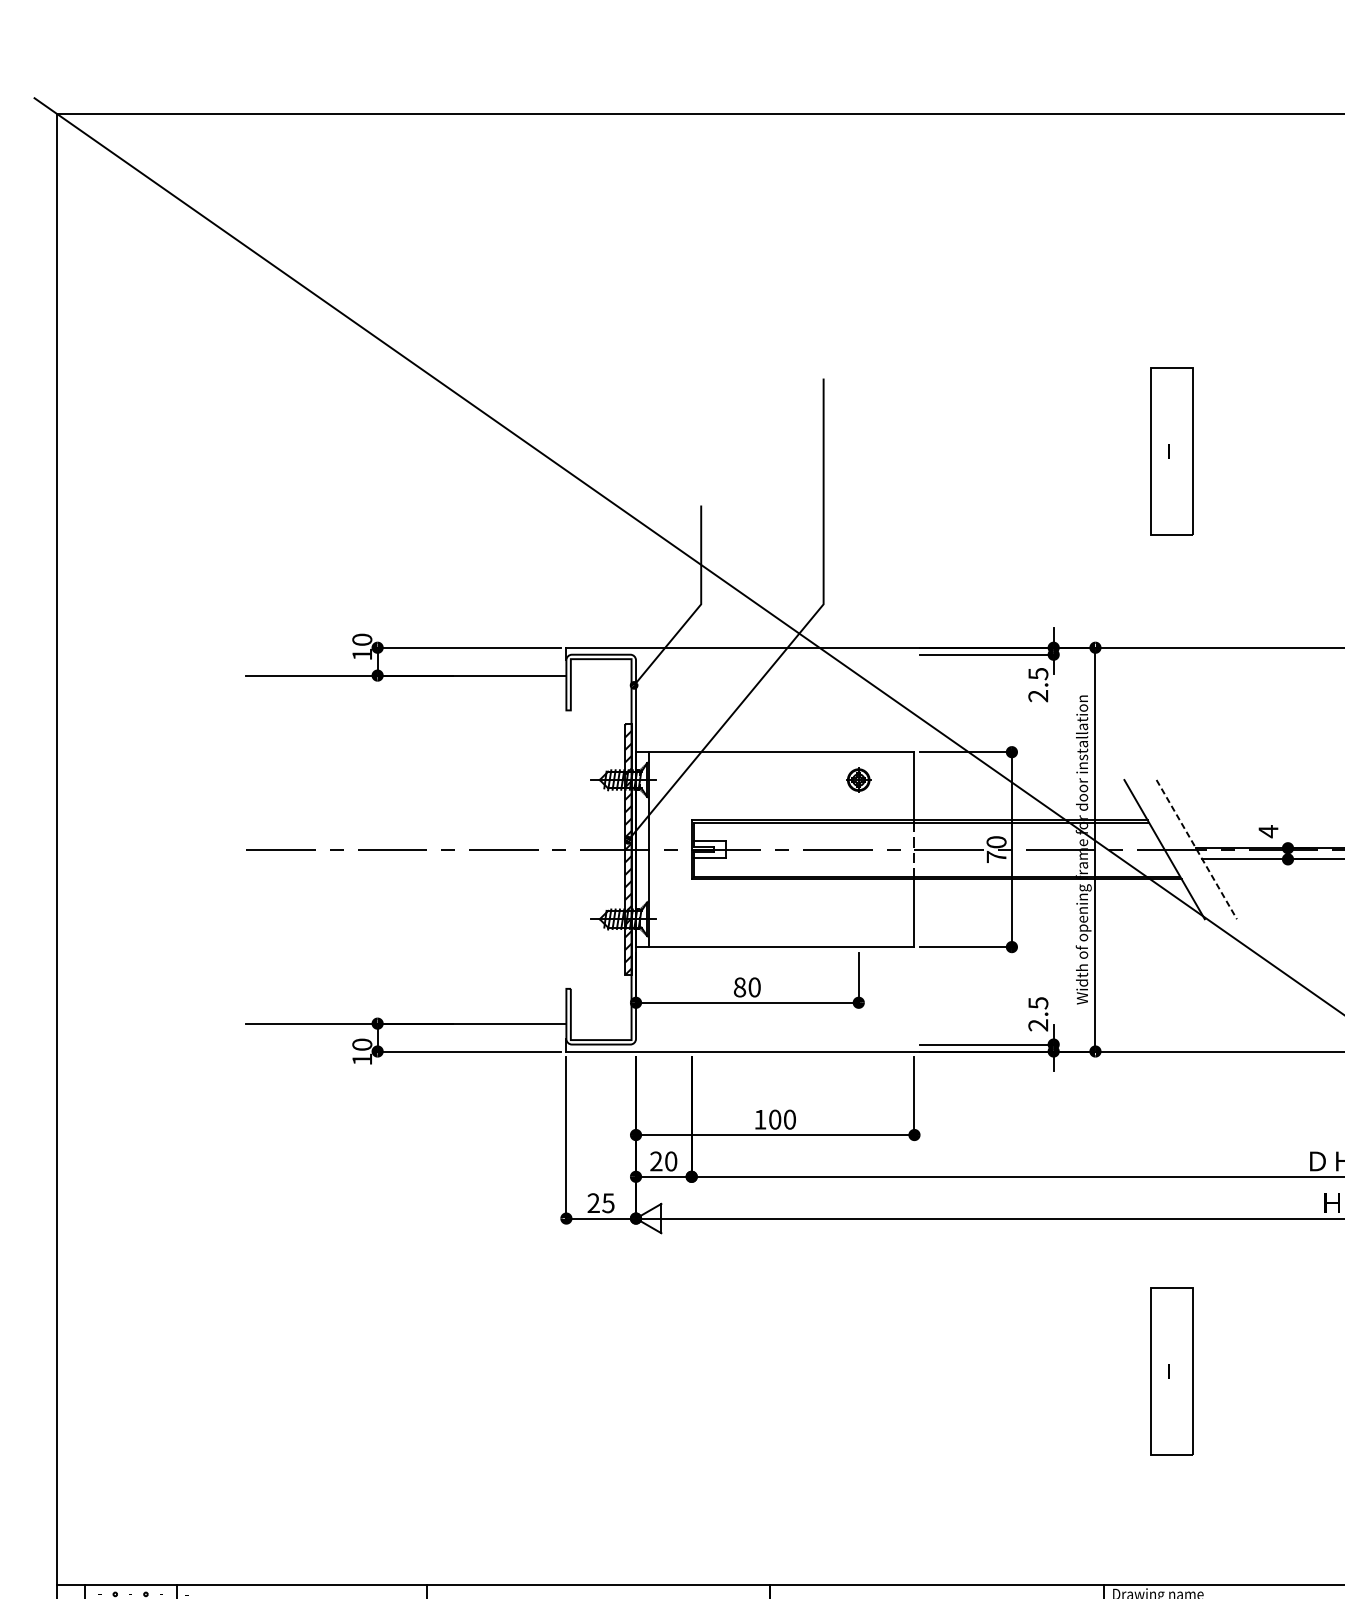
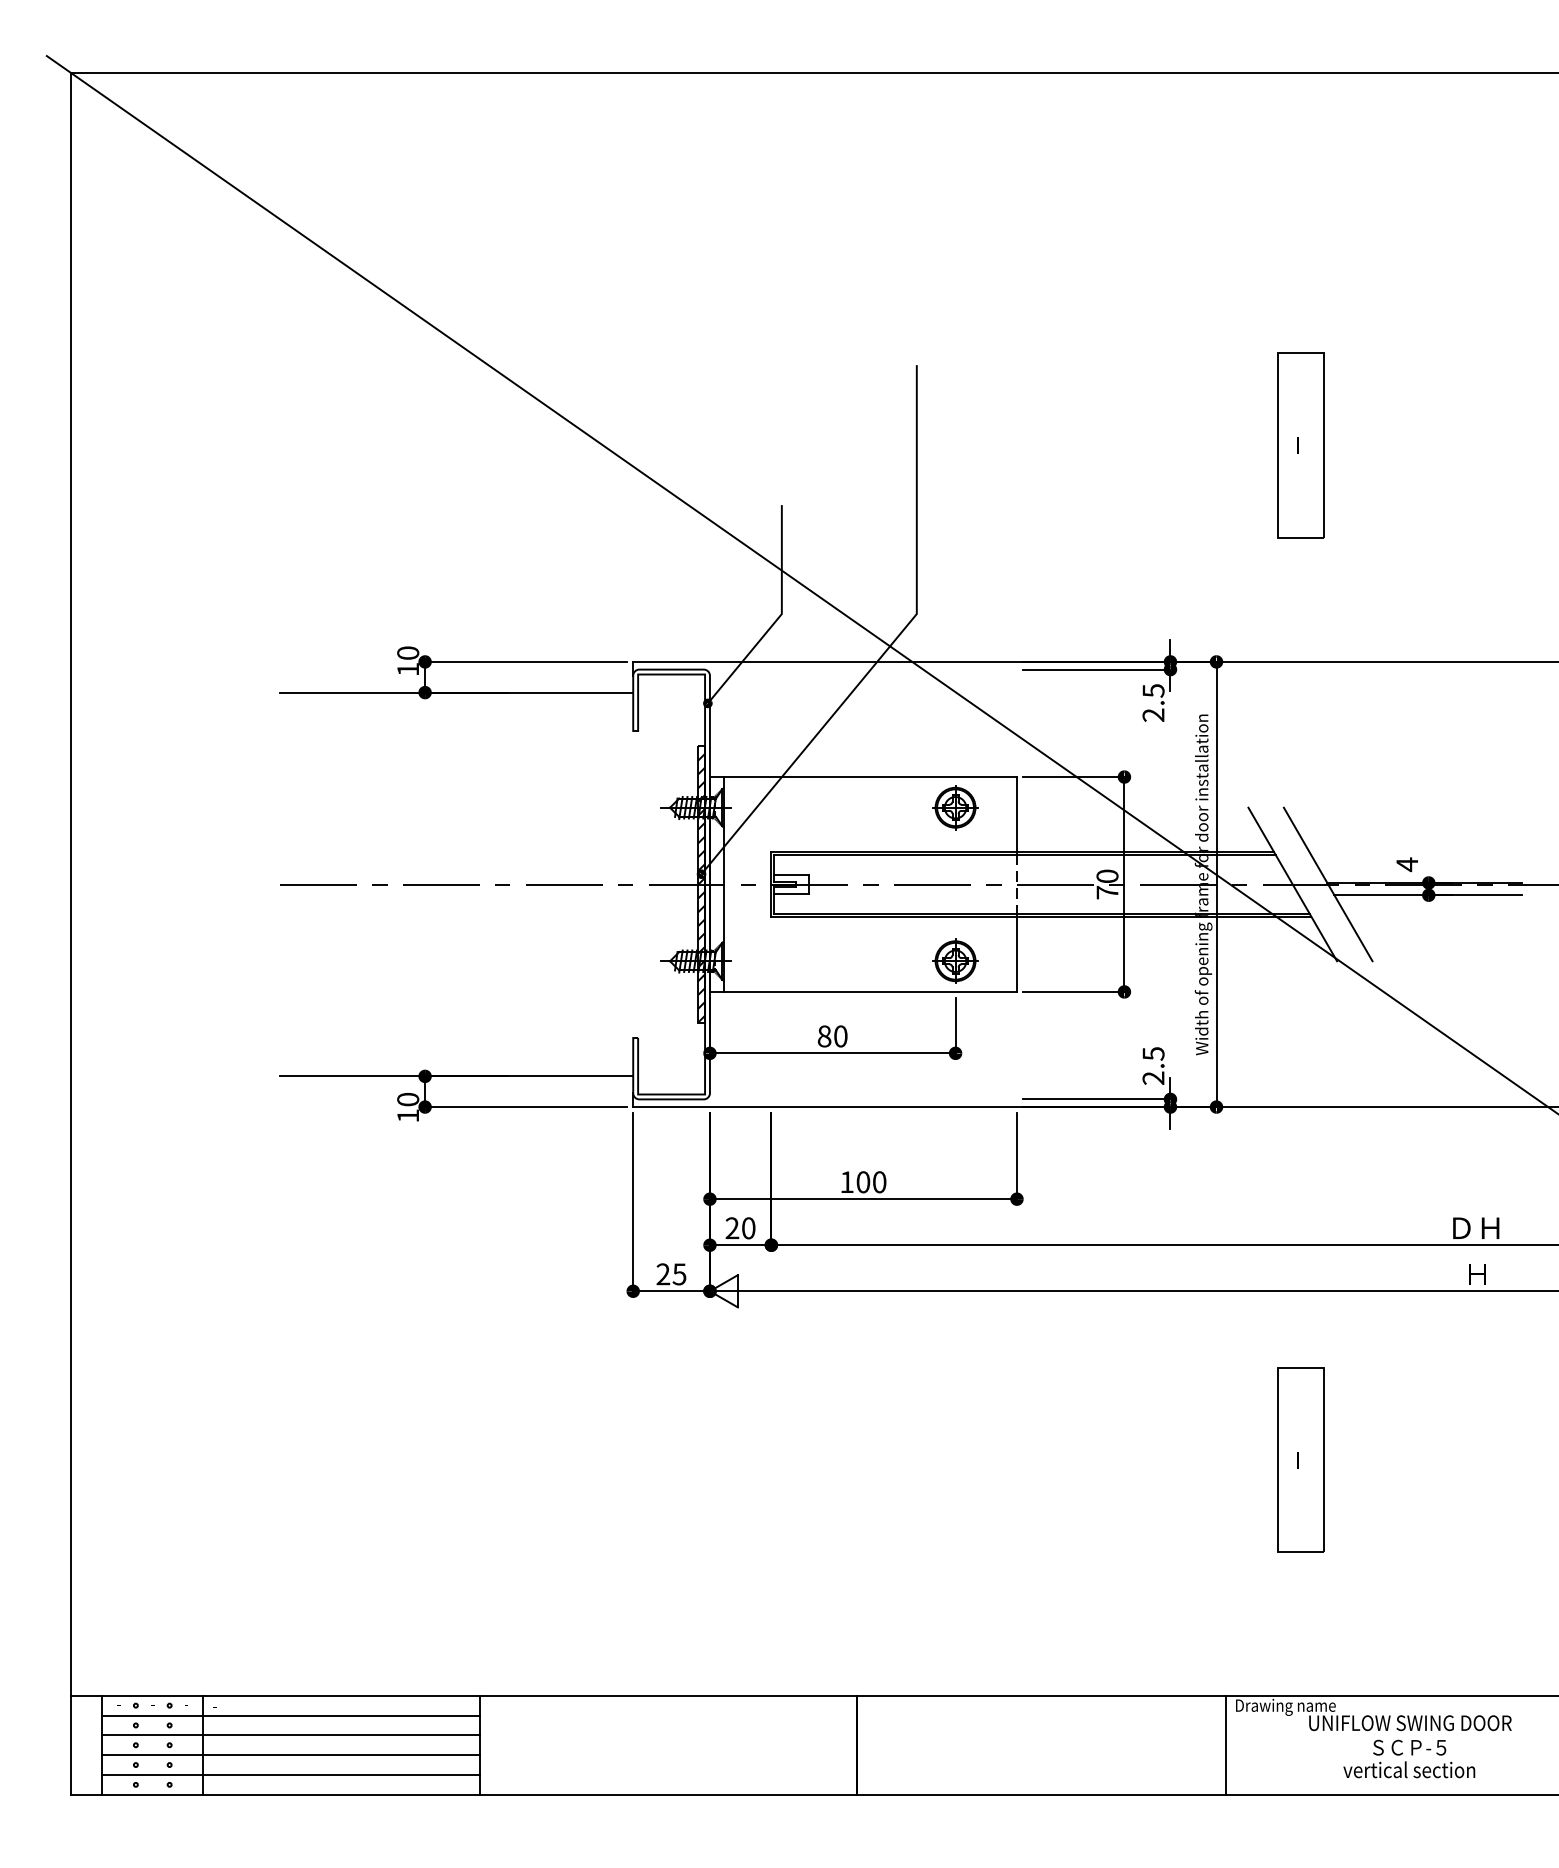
part: (858, 779) -> (955, 807), size x1.67
line: (1197, 849) -> (1328, 884), dashed -> solid
part: (858, 918) -> (955, 960), added

